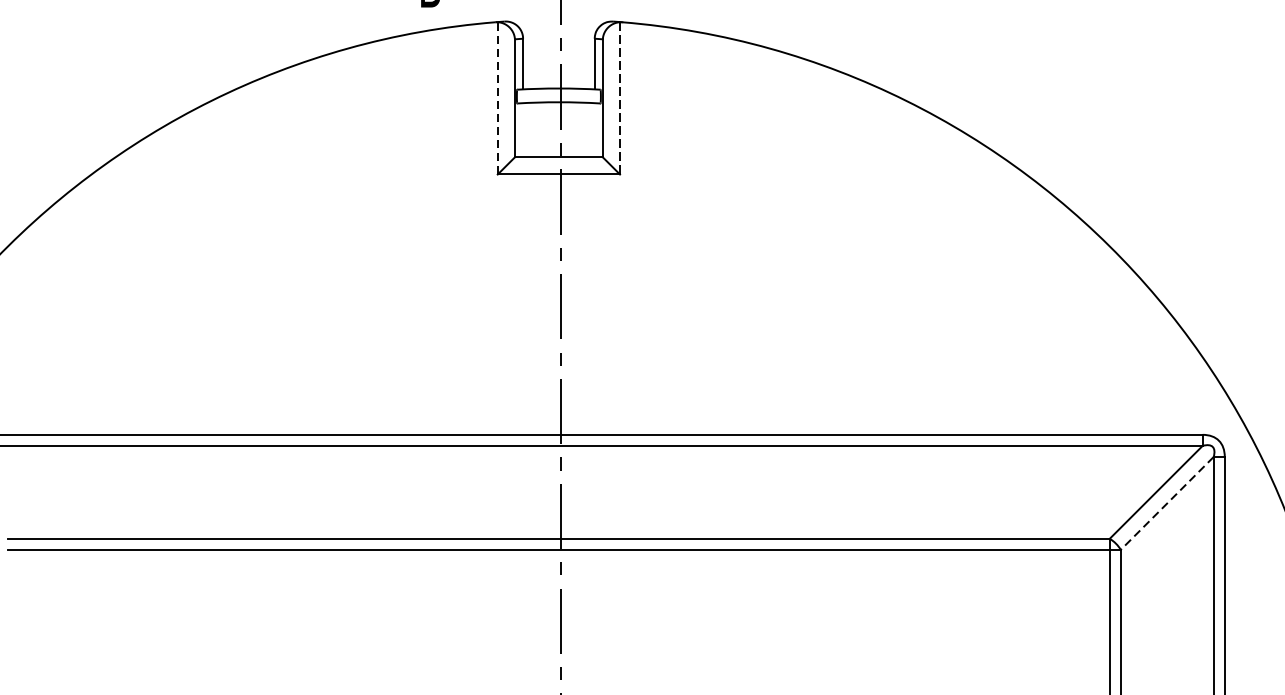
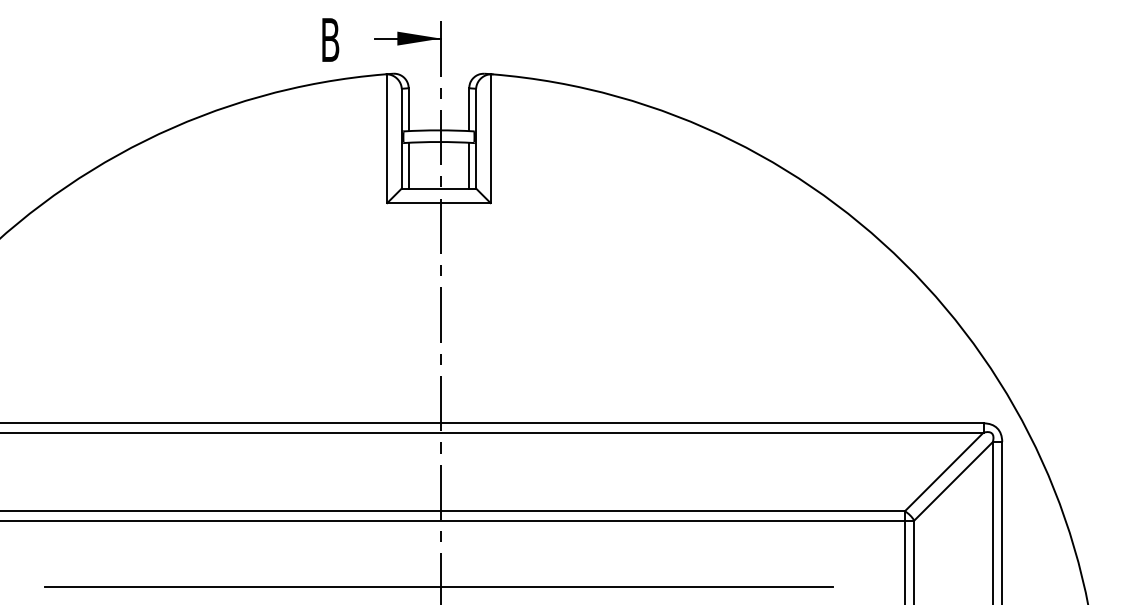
line: (498, 98) -> (387, 138), dashed -> solid
line: (619, 99) -> (490, 139), dashed -> solid
line: (522, 130) -> (408, 165), added
line: (595, 130) -> (469, 165), added
line: (1167, 503) -> (953, 481), dashed -> solid
line: (558, 627) -> (438, 586), added

